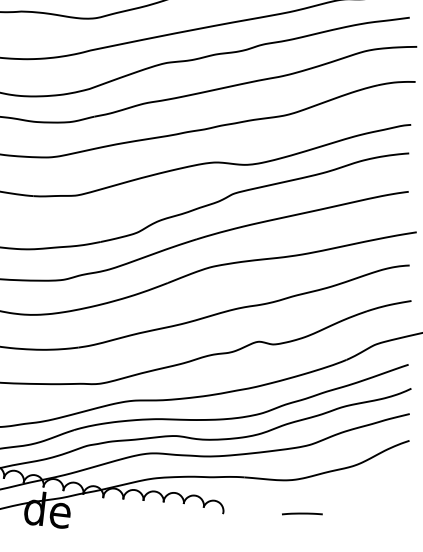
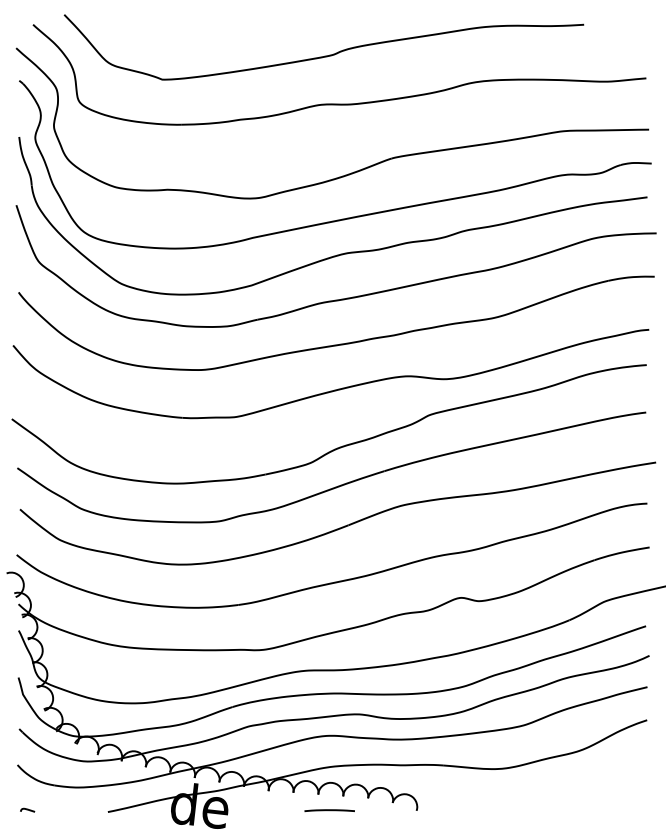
line: (302, 513) -> (329, 810), moved

